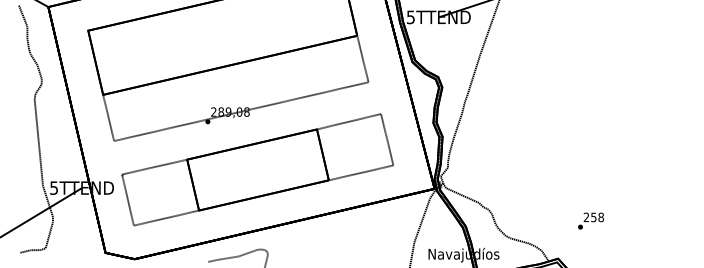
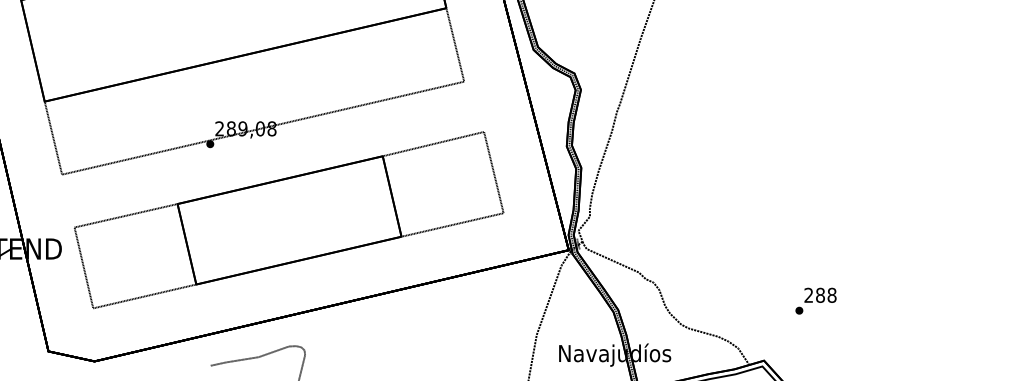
text: (593, 217) -> (819, 295), 258 -> 288

